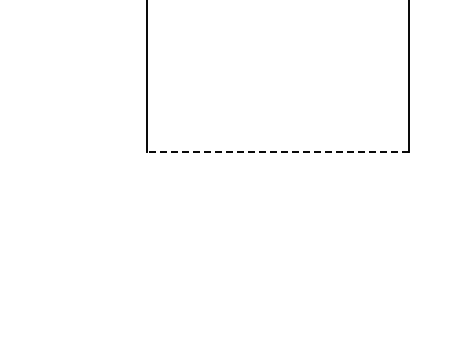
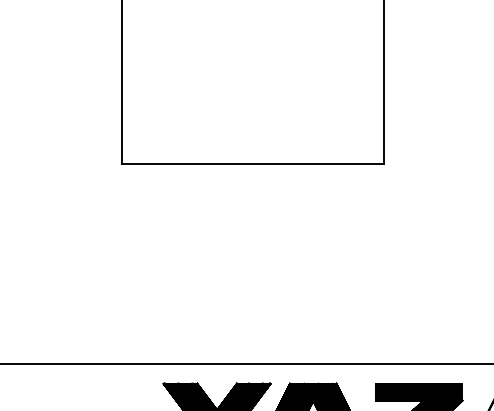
line: (277, 152) -> (252, 164), dashed -> solid

